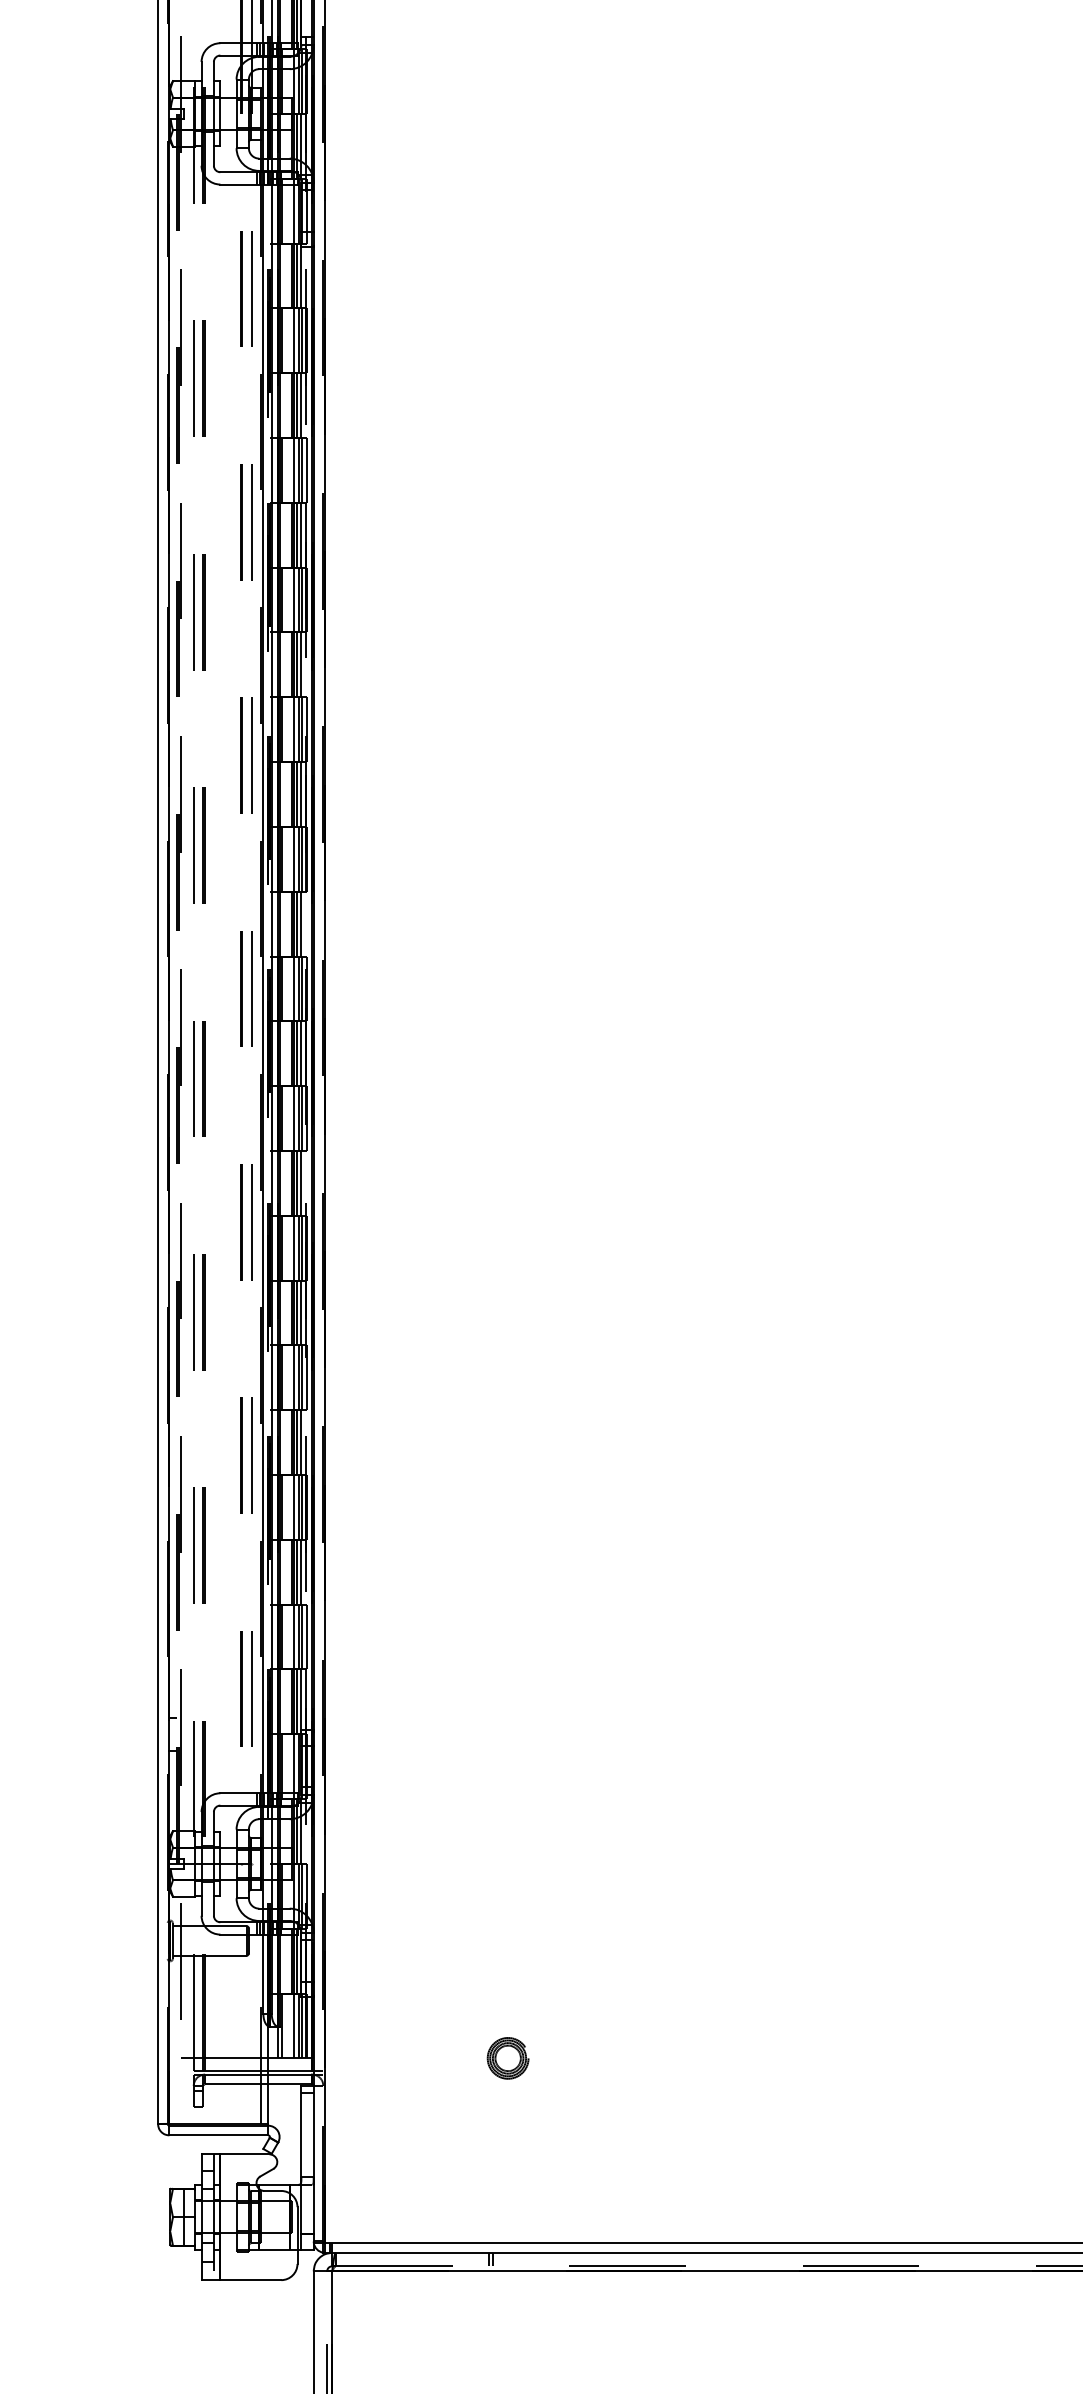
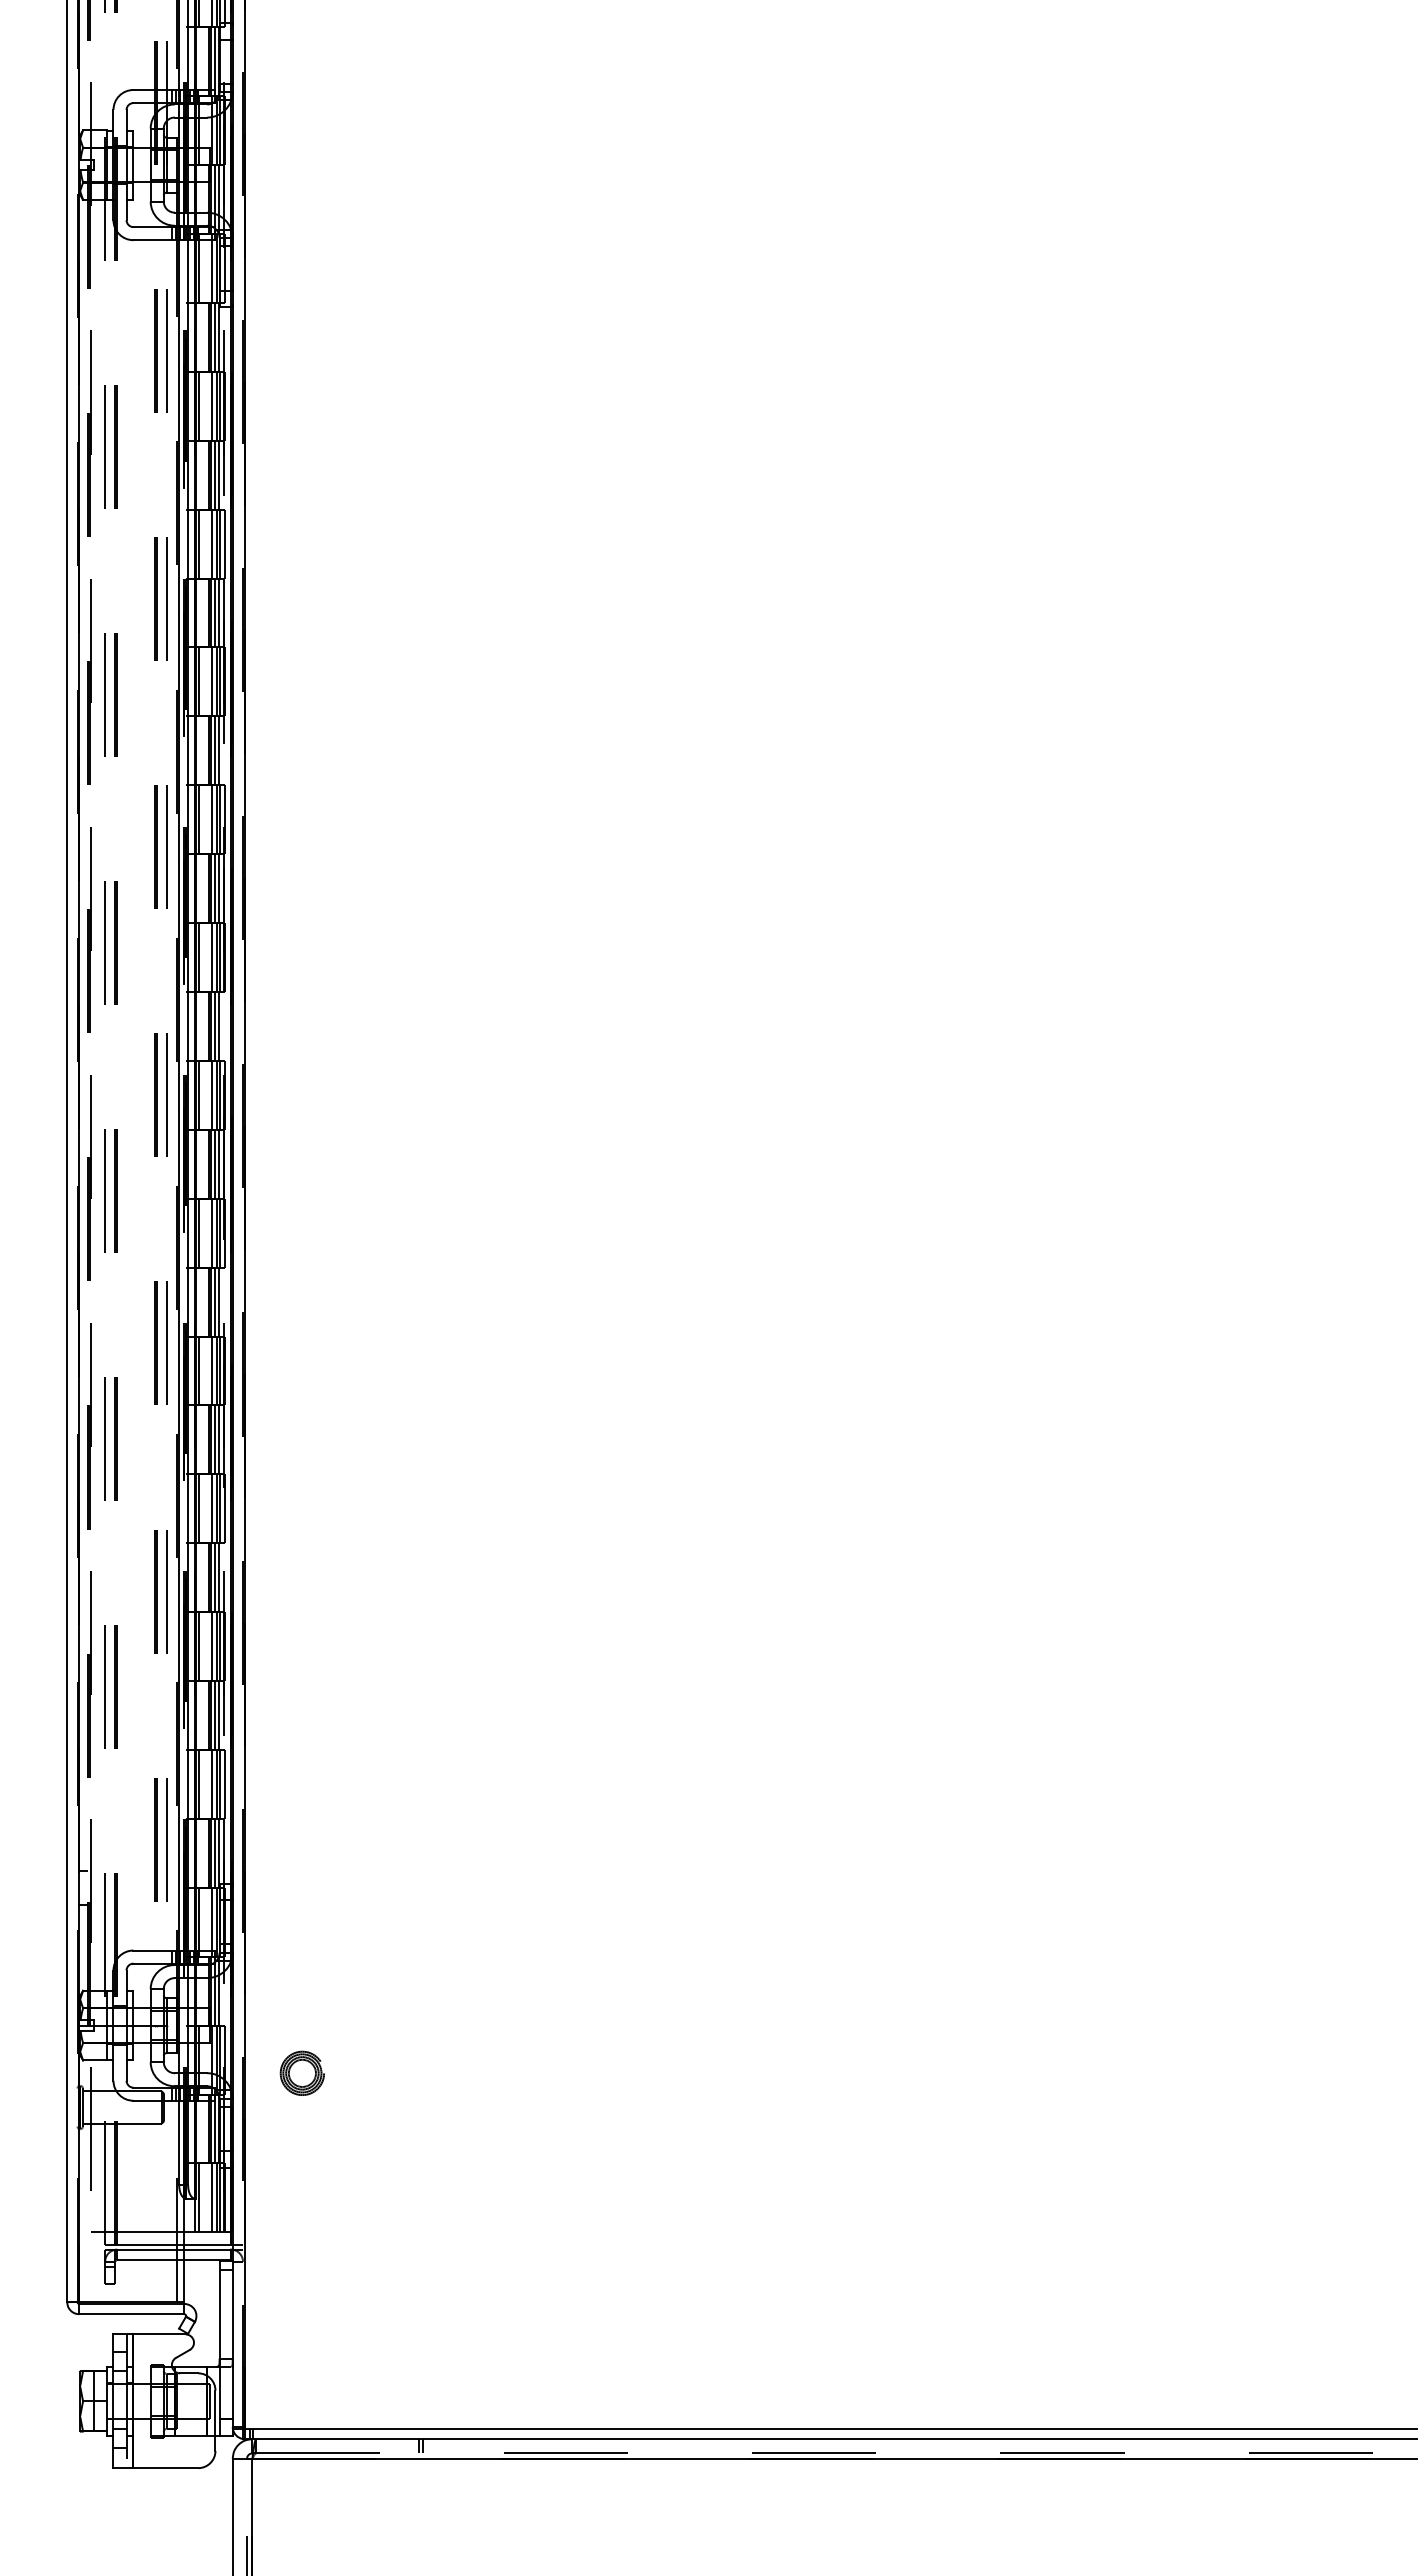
part: (507, 2057) -> (301, 2072), moved

